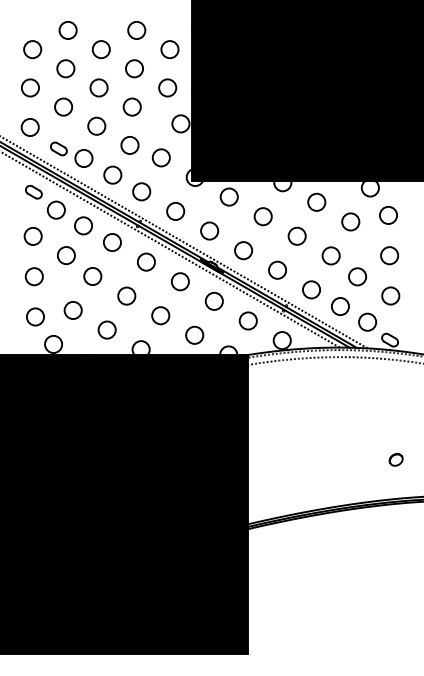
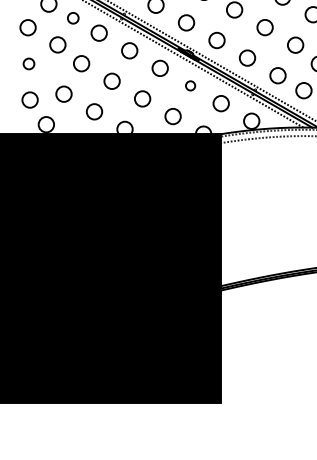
circle: (83, 225) -> (73, 17), size x0.7
circle: (33, 276) -> (28, 63), size x0.7
circle: (213, 300) -> (189, 85), size x0.6

